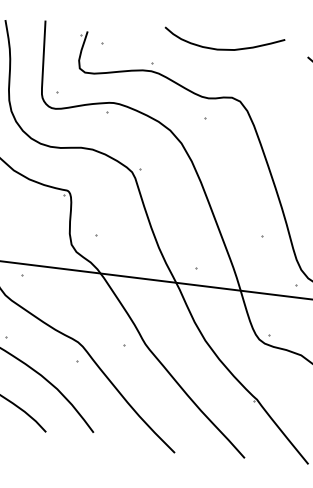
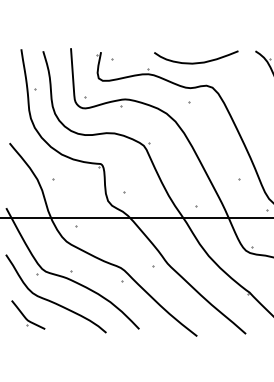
curve: (223, 48) -> (196, 62), moved

